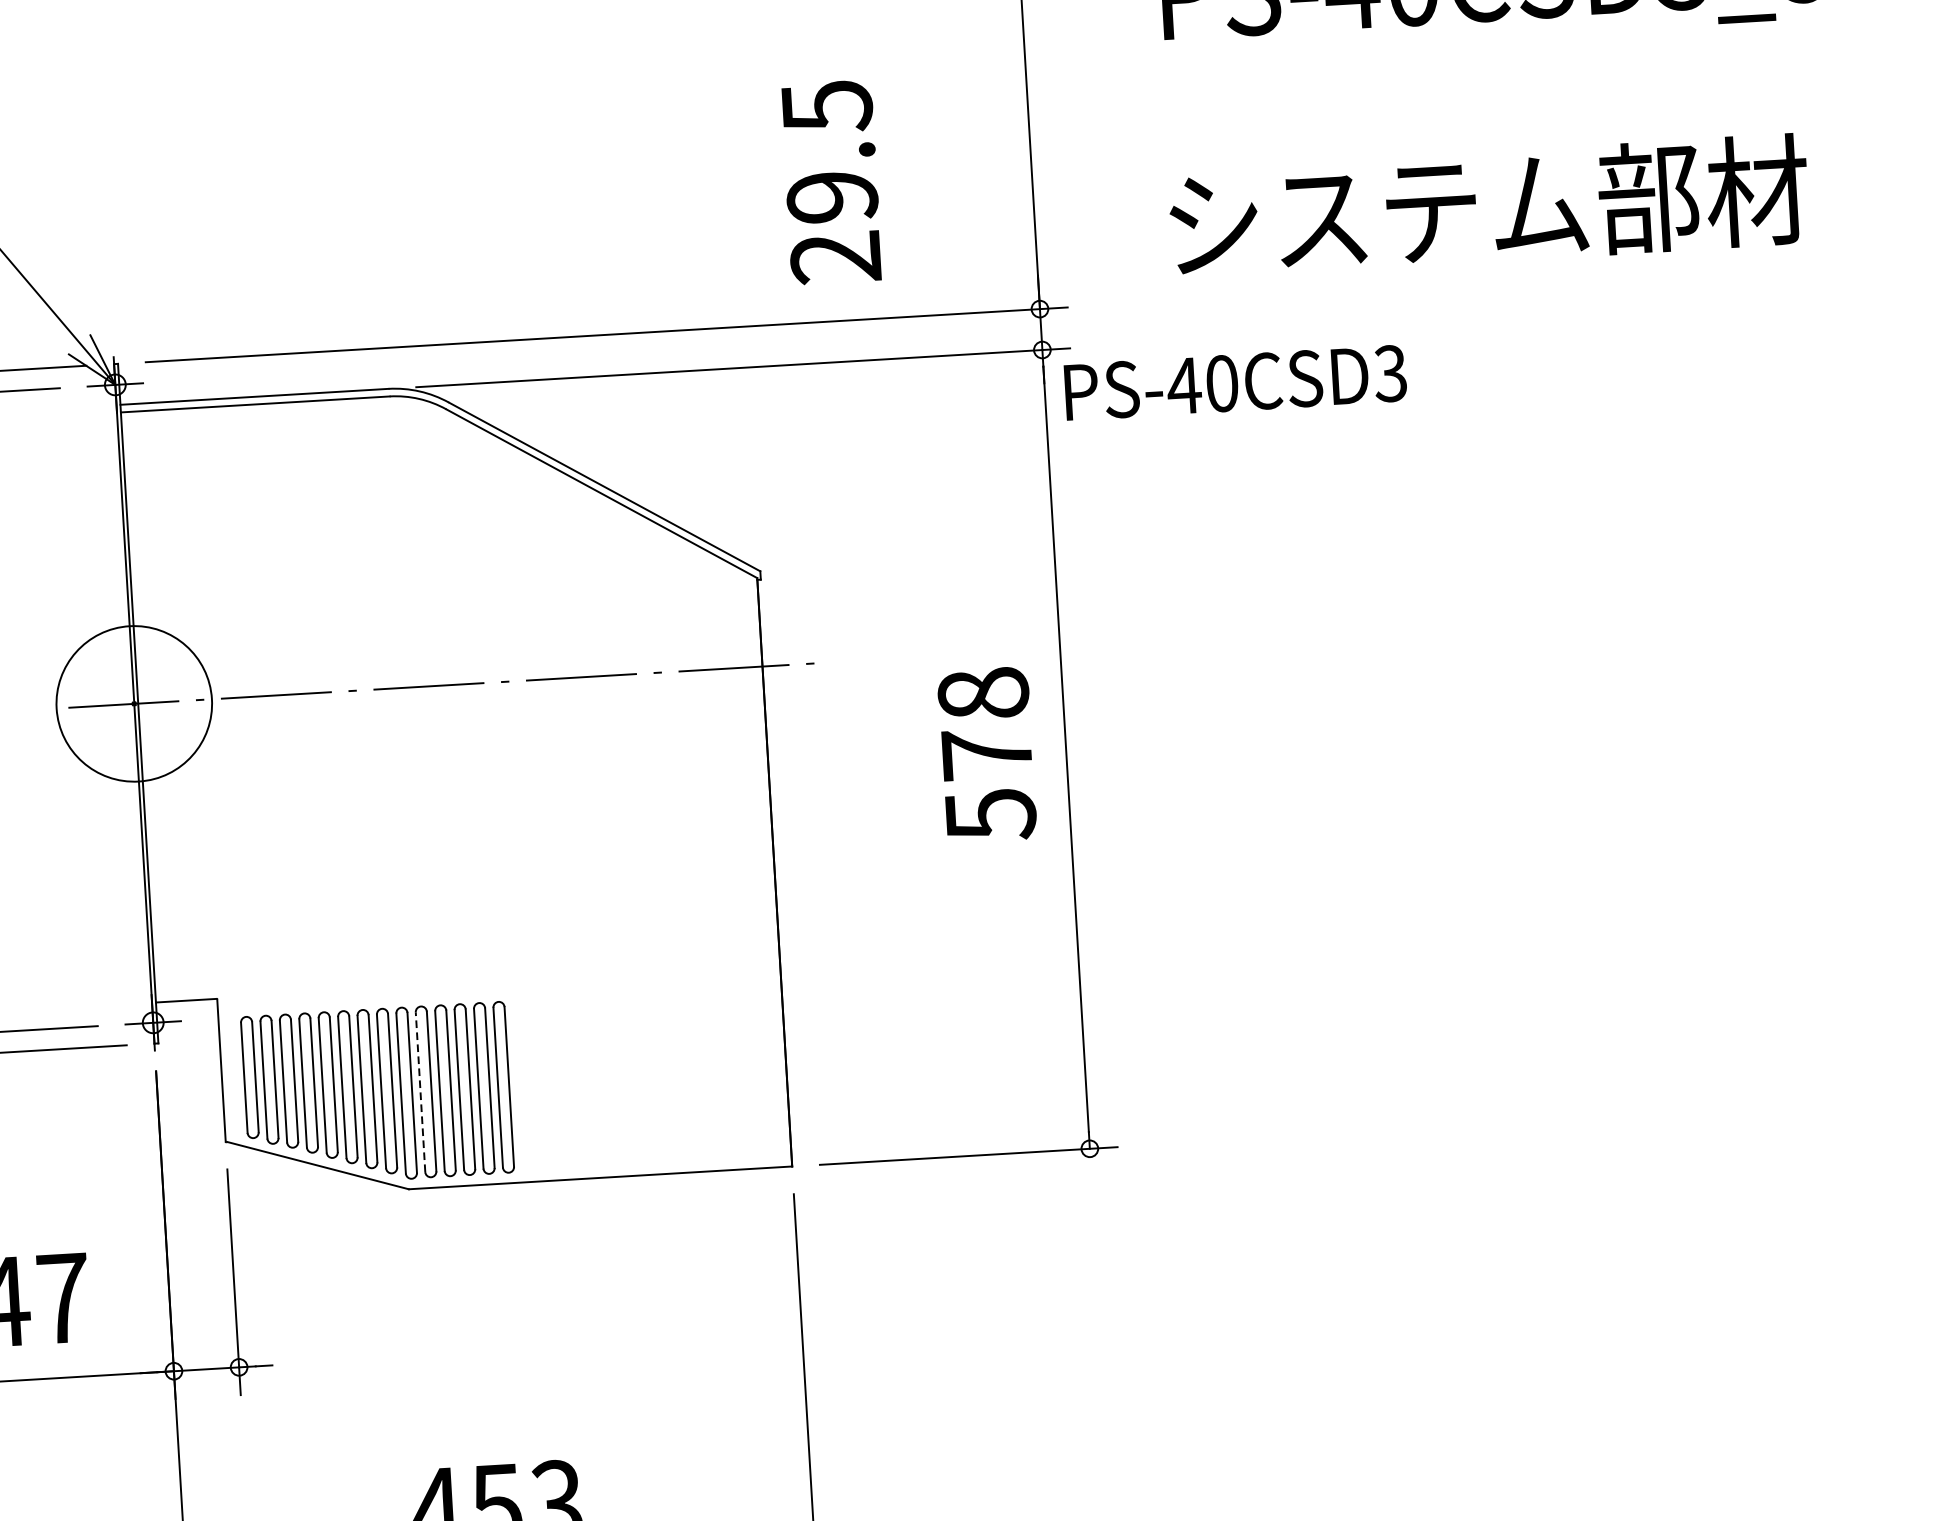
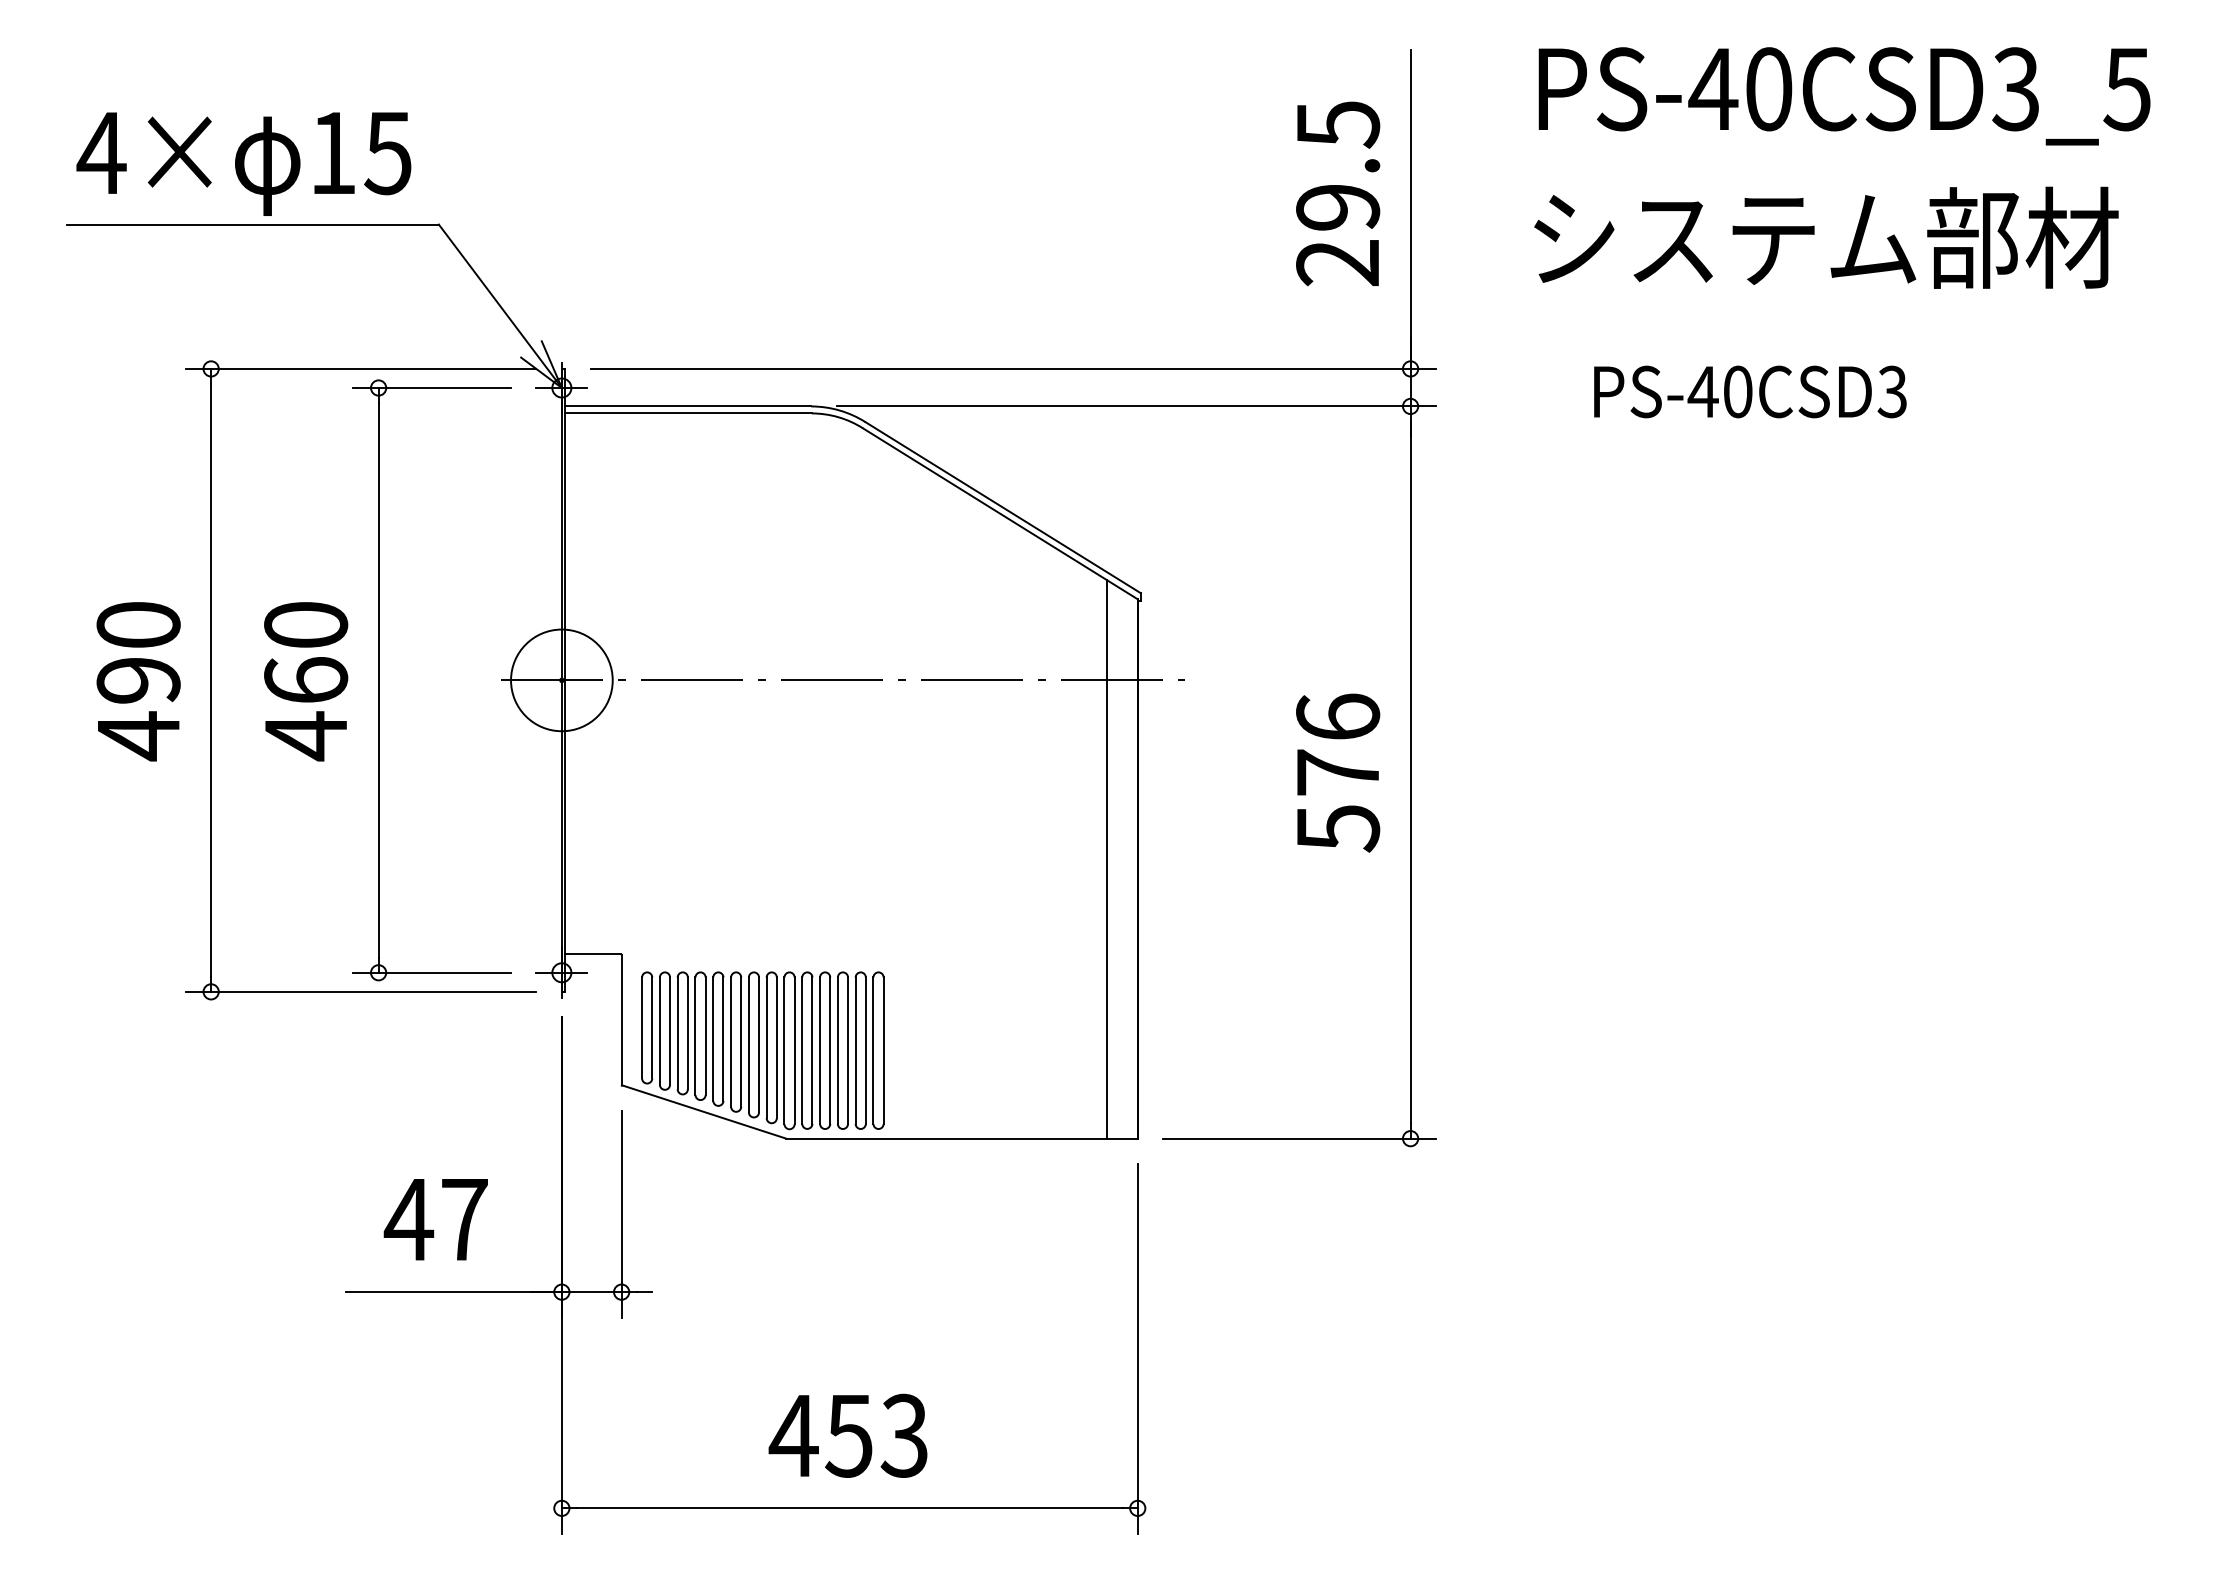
text: (831, 181) -> (1338, 193), moved
text: (1489, 206) -> (1826, 237), moved
text: (1235, 382) -> (1750, 391), moved
text: (983, 692) -> (1338, 716), 578 -> 576
circle: (133, 704) -> (561, 680), size x0.71
line: (739, 862) -> (1106, 858), added
line: (420, 1092) -> (802, 1050), dashed -> solid

